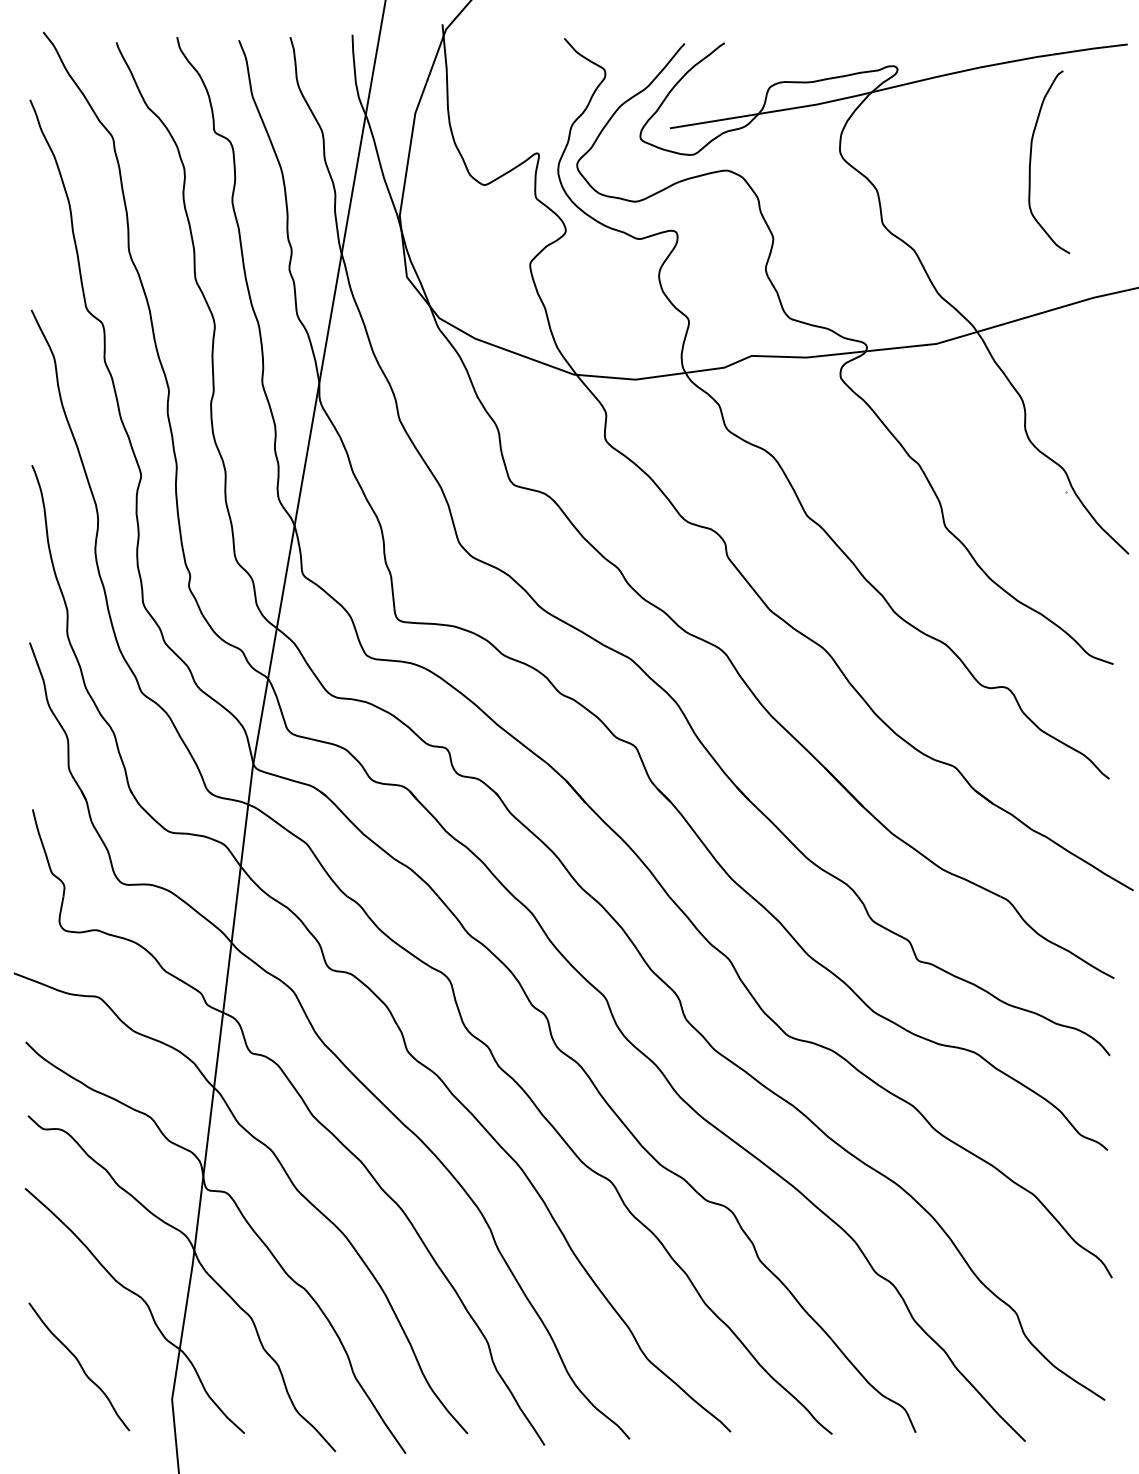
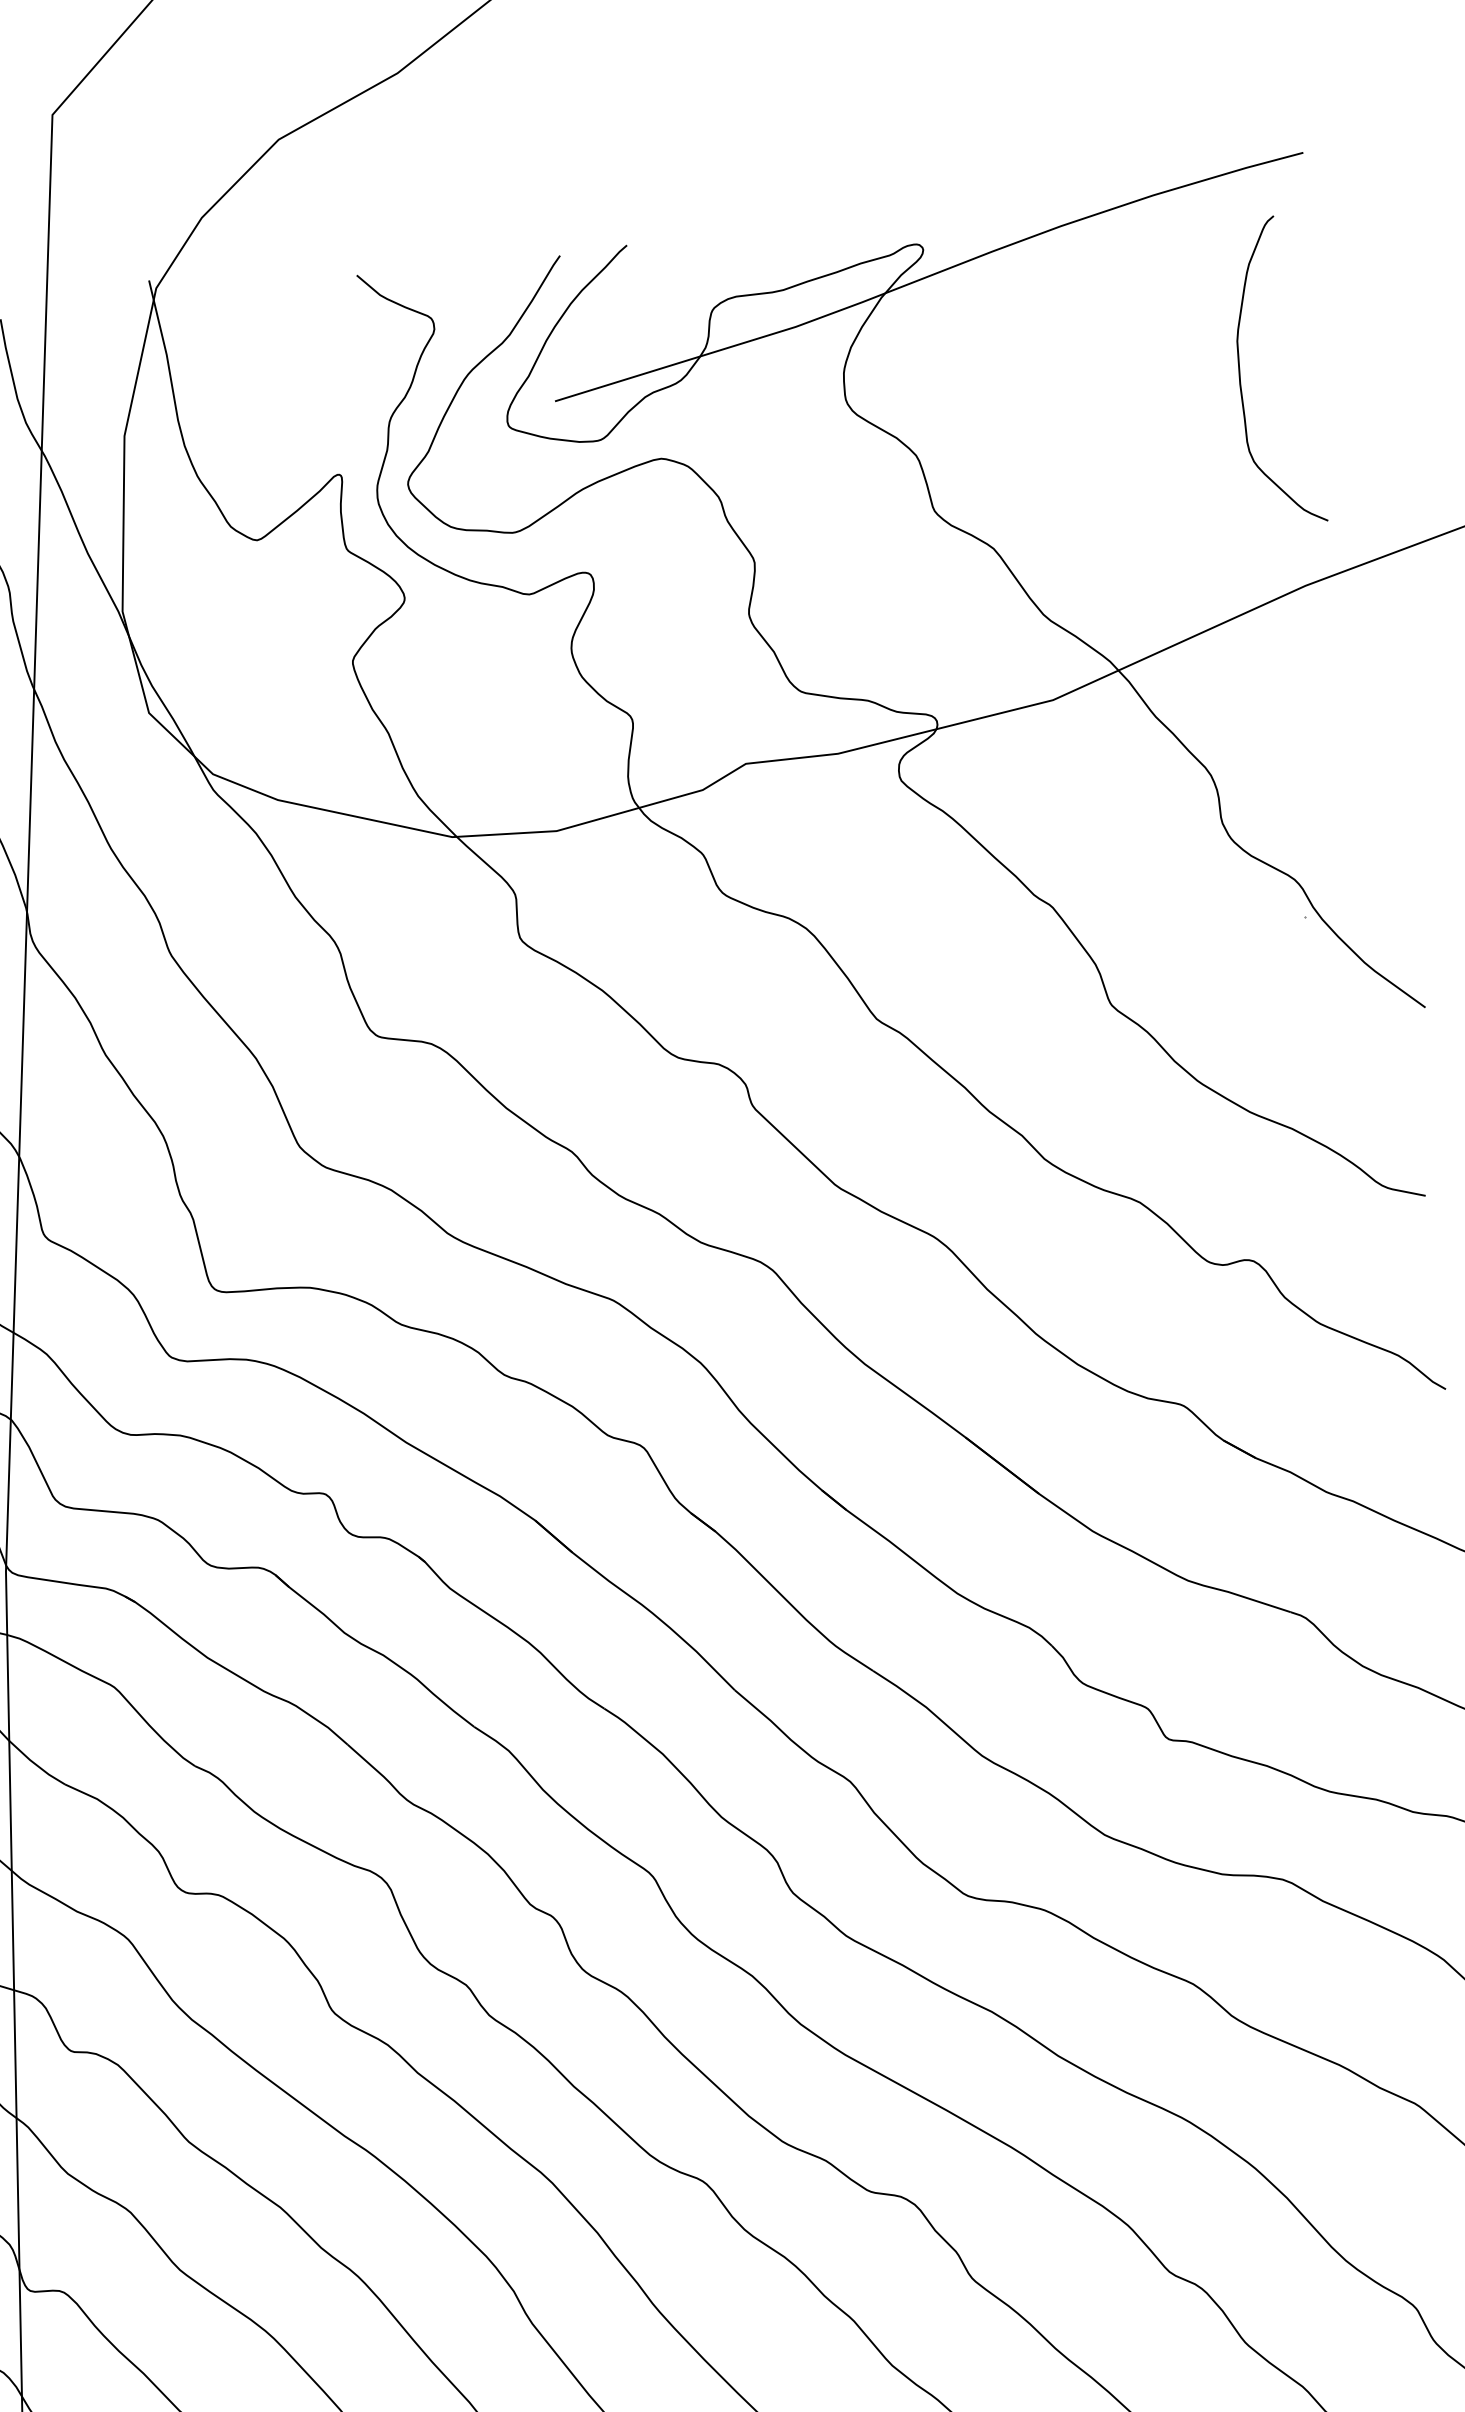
curve: (1031, 162) -> (1242, 376), moved

